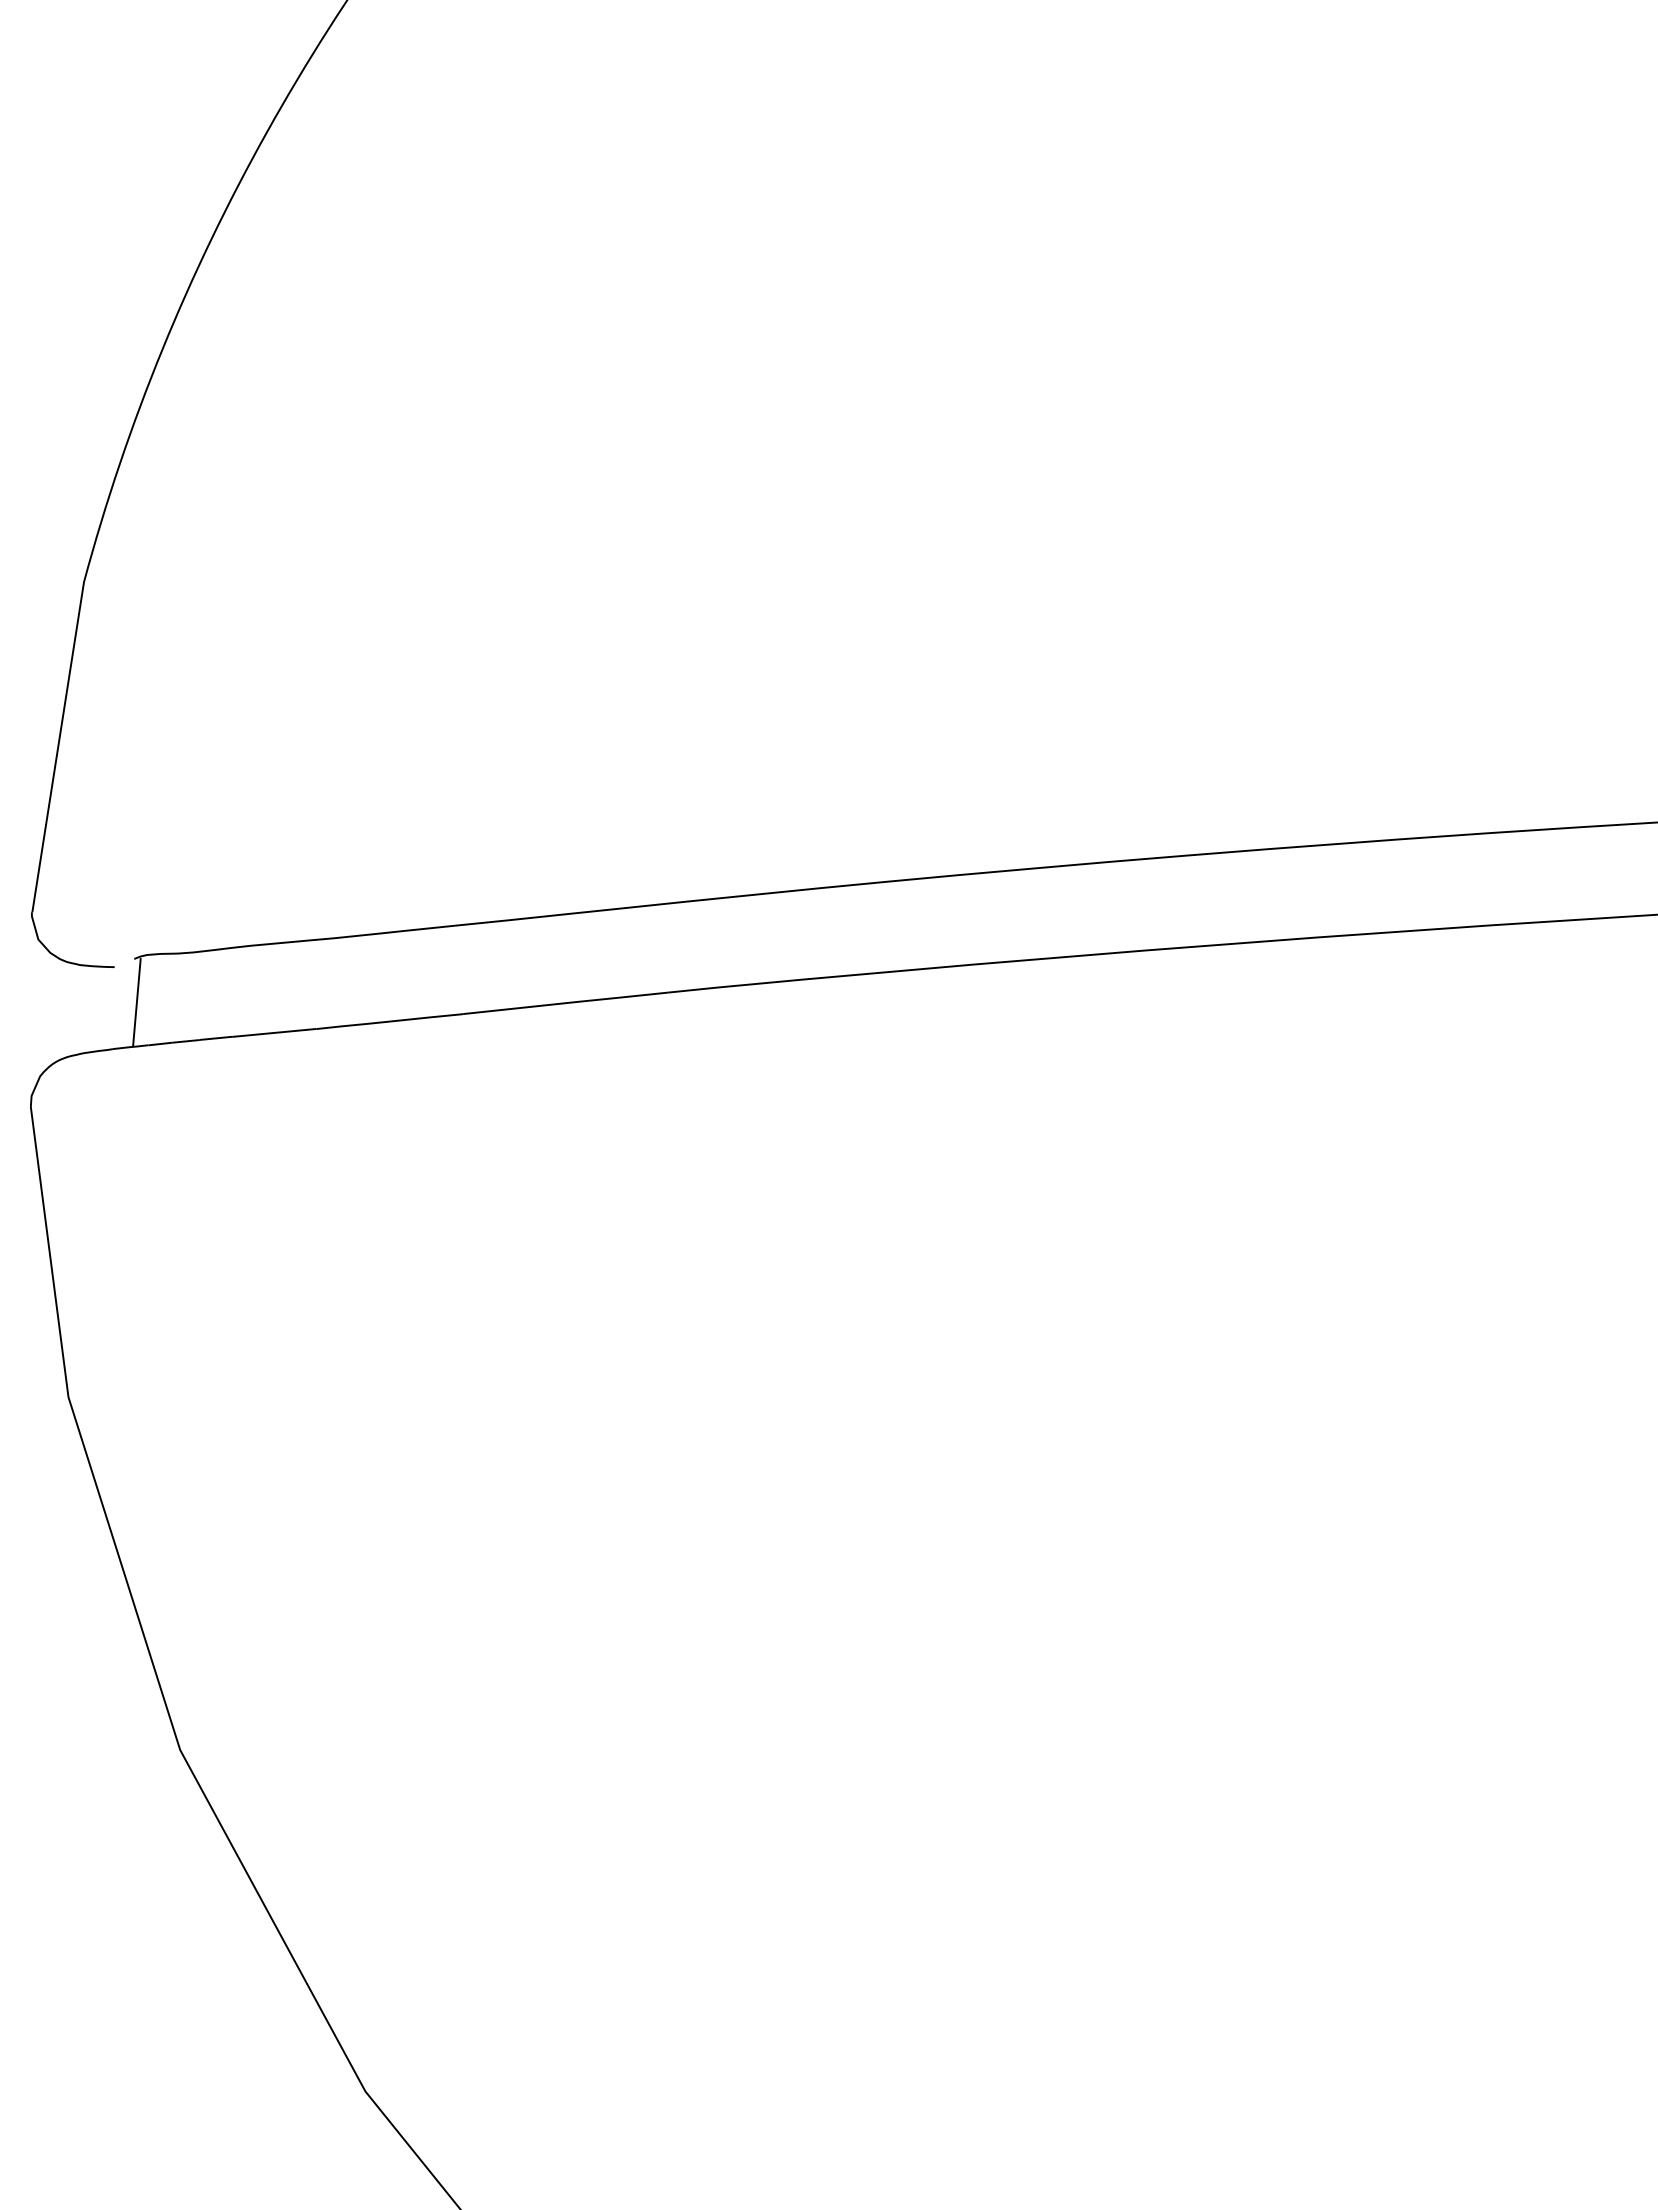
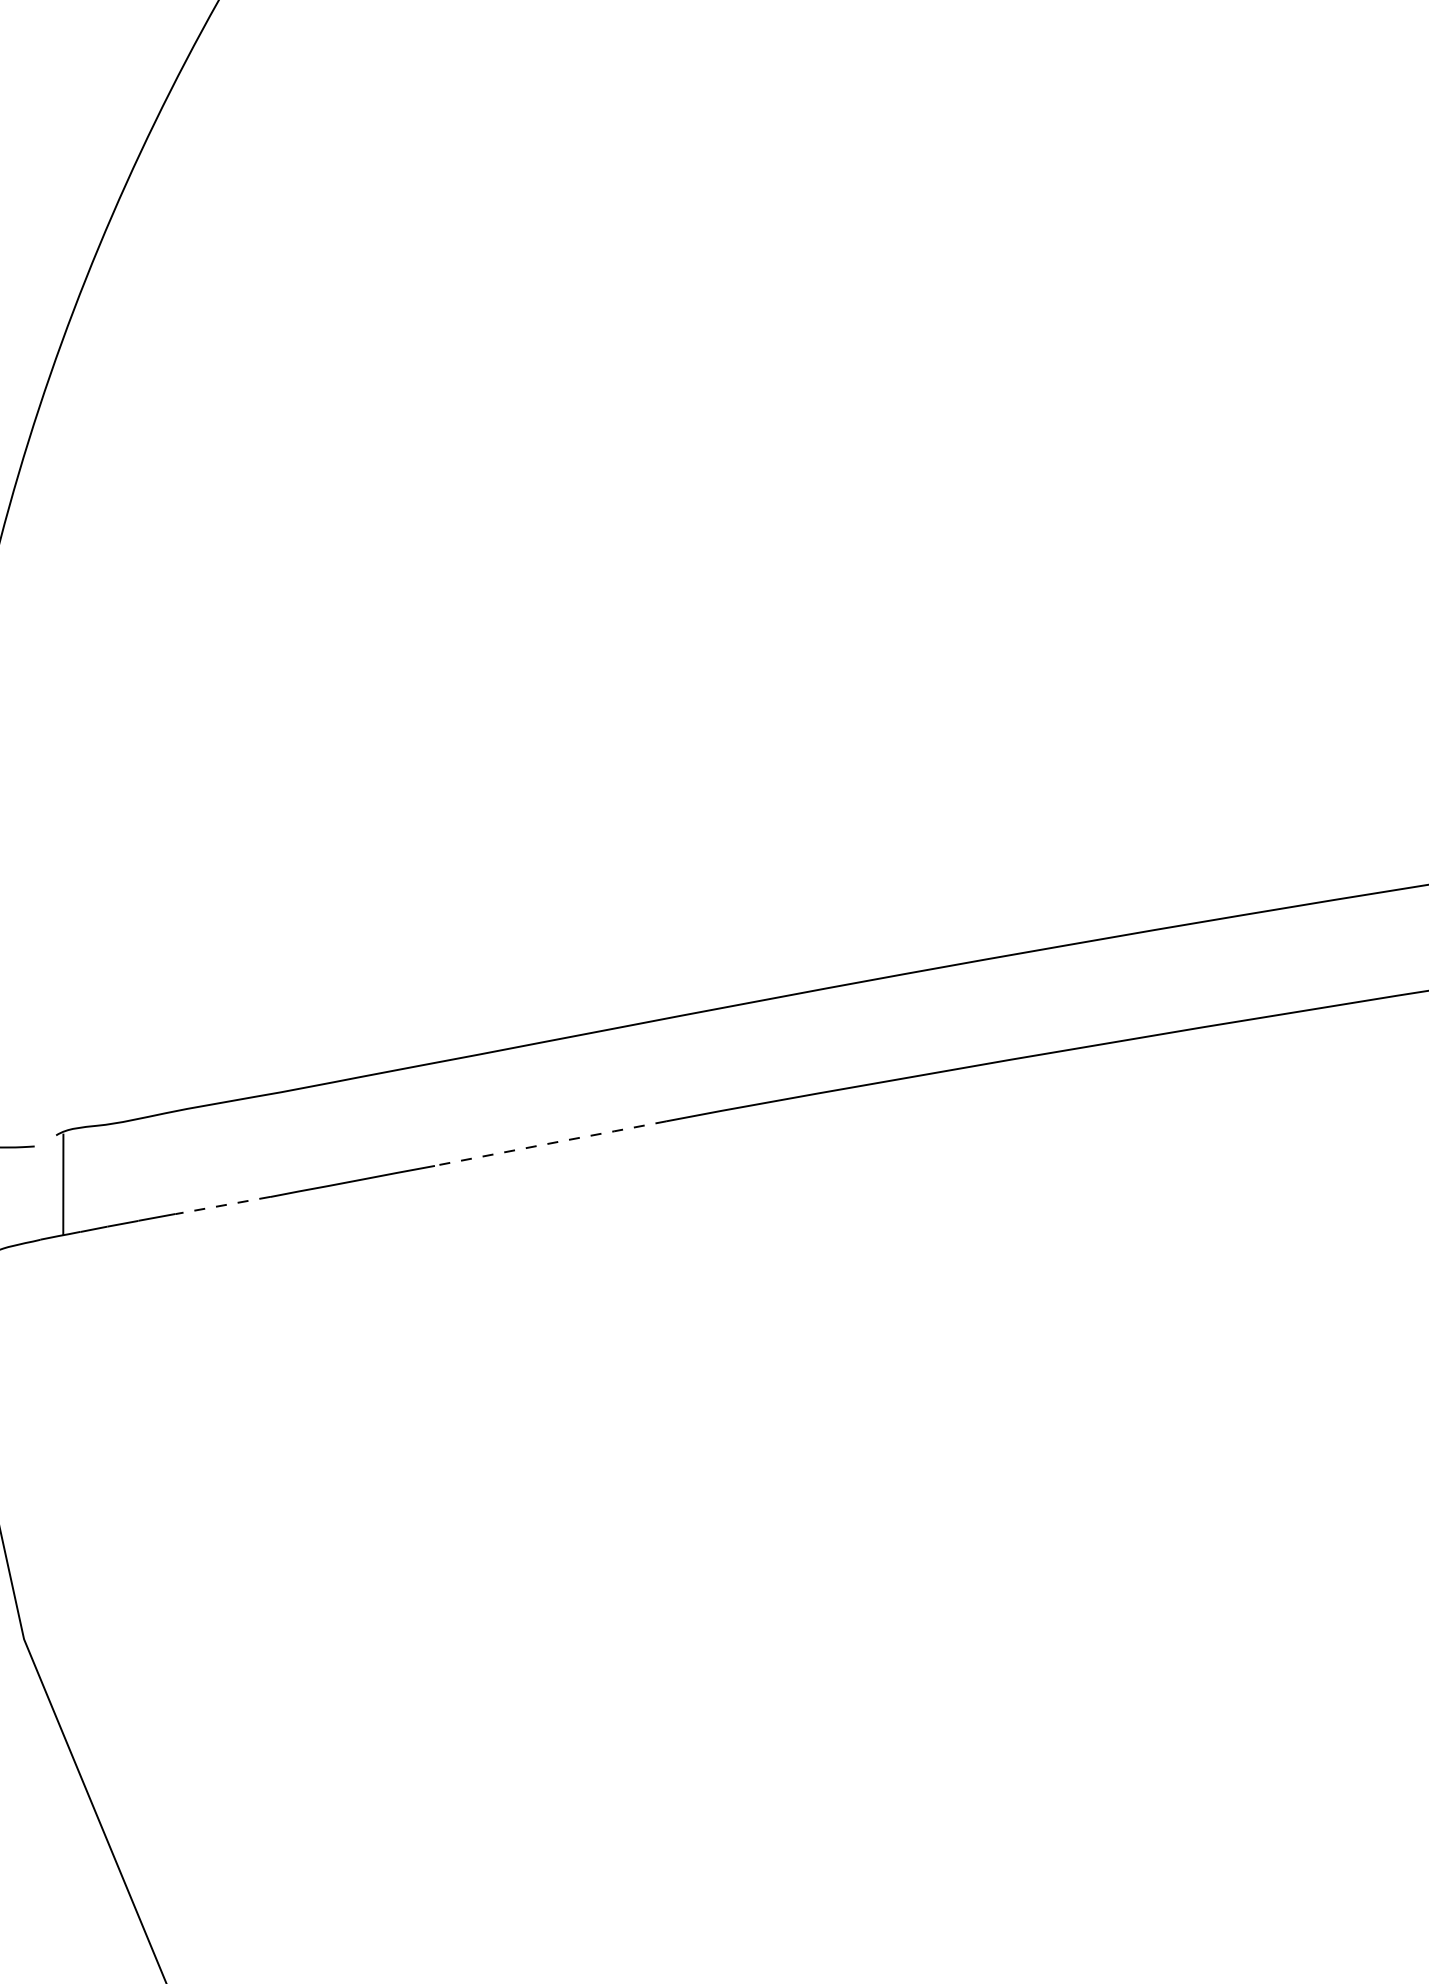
line: (566, 1003) -> (551, 1143), solid -> dashed
line: (274, 1032) -> (222, 1205), solid -> dashed

